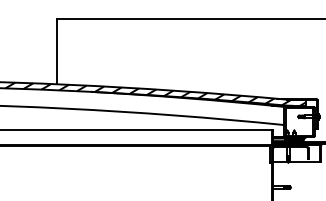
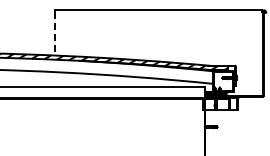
line: (57, 52) -> (55, 33), solid -> dashed

